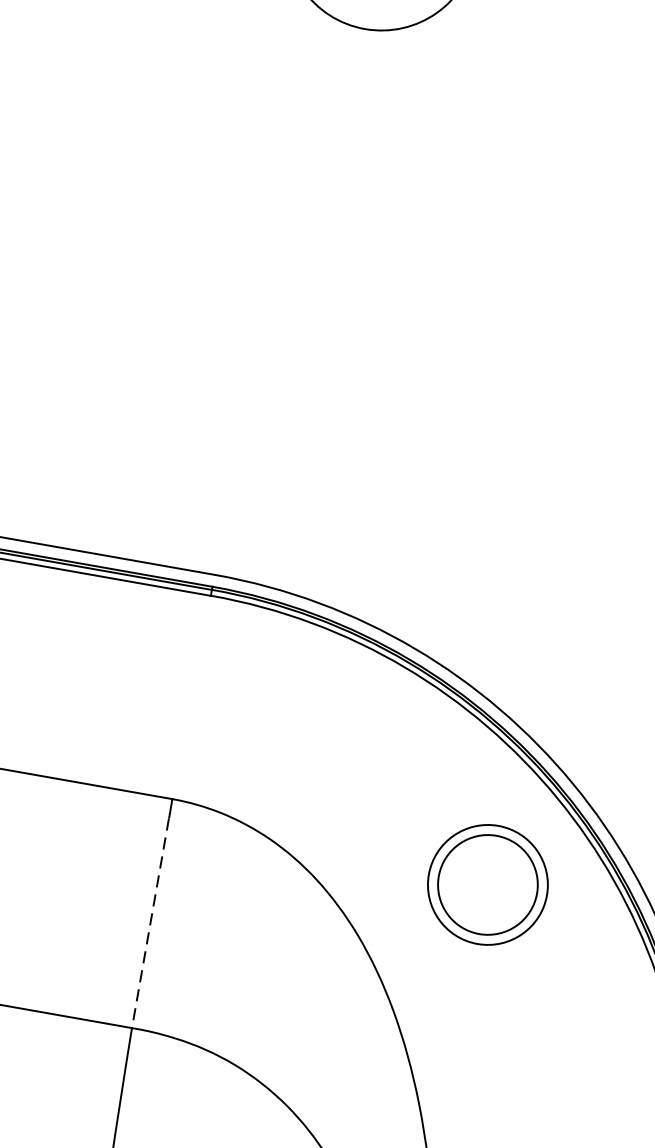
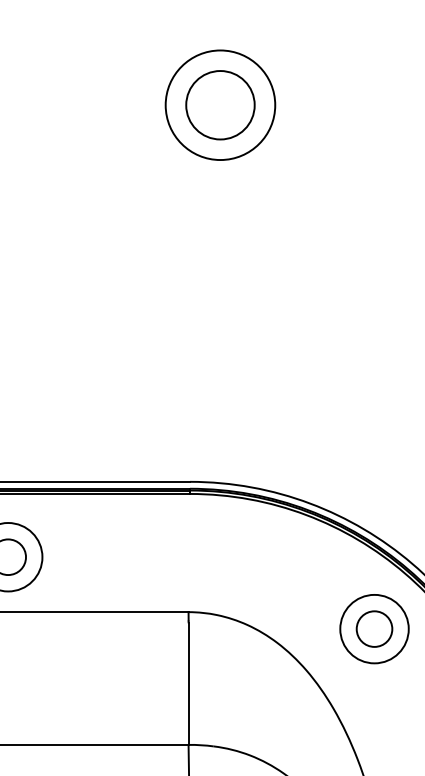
circle: (488, 883) -> (374, 628), size x0.62
line: (150, 923) -> (188, 684), dashed -> solid

